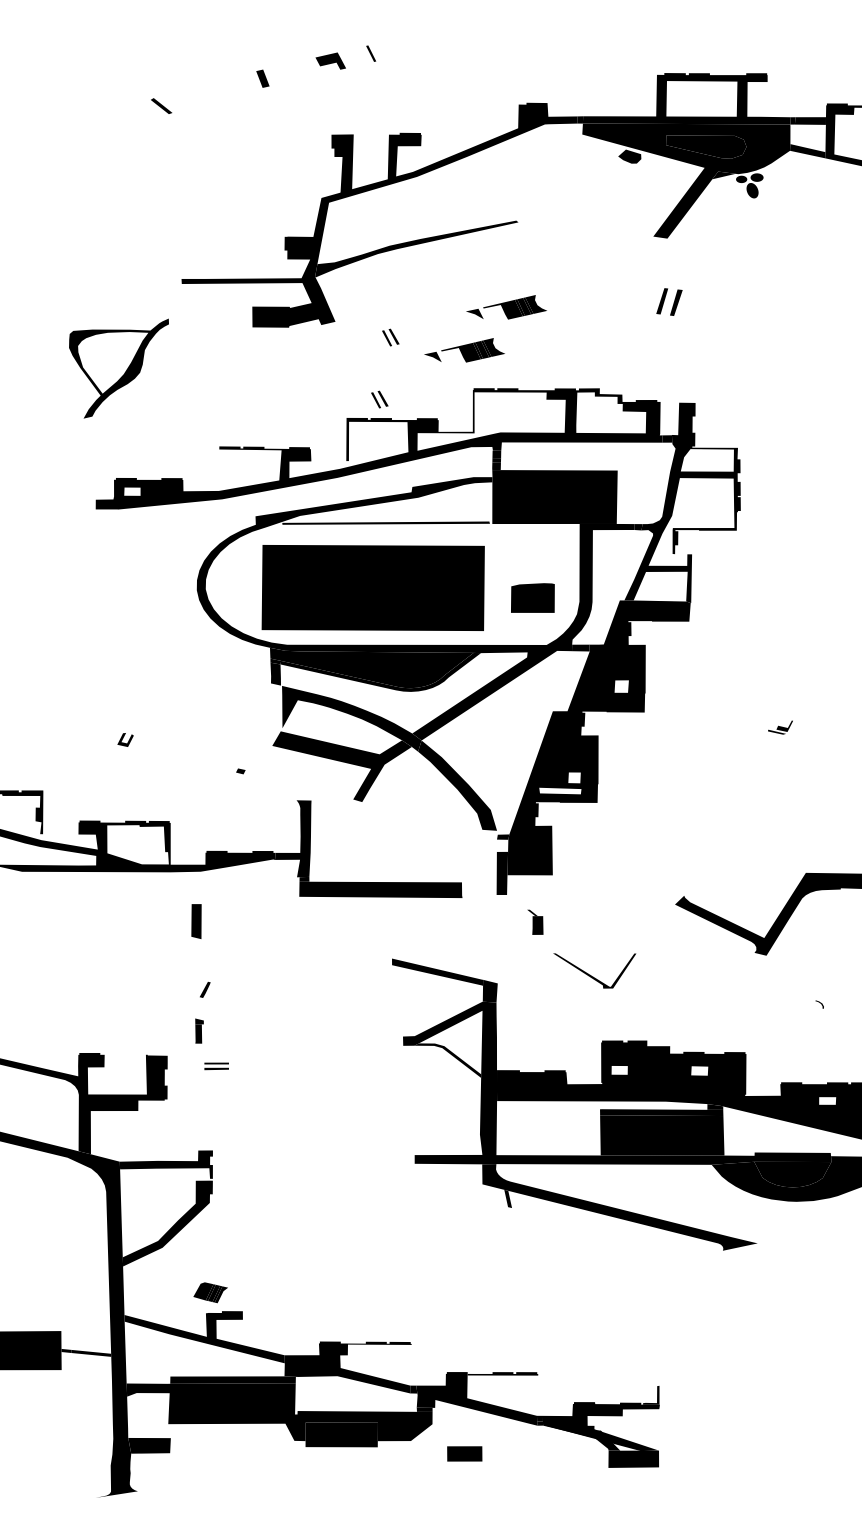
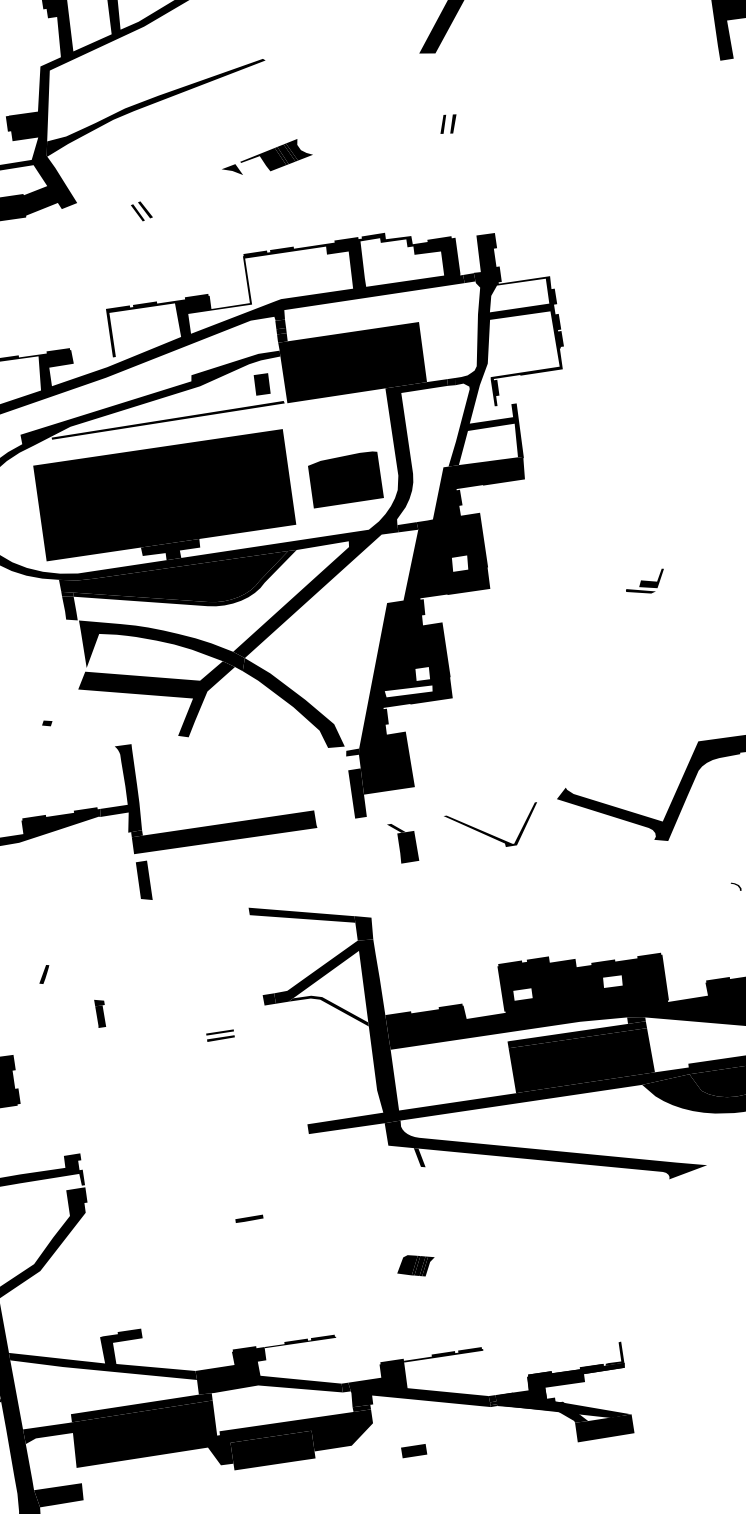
part: (669, 301) -> (448, 123), size x0.62
part: (464, 350) -> (226, 213), removed
part: (379, 399) -> (139, 282), removed
fill: (472, 504) -> (261, 384), added
part: (532, 597) -> (344, 478), size x1.43
fill: (371, 637) -> (171, 551), added
part: (780, 727) -> (645, 582), size x1.43
part: (196, 921) -> (144, 880), moved
part: (535, 922) -> (403, 842), size x1.43
part: (594, 970) -> (493, 828), moved
part: (199, 1030) -> (100, 1012), moved
fill: (397, 1040) -> (268, 998), added
part: (216, 1066) -> (220, 1035), moved
line: (351, 1229) -> (249, 1218), added
part: (210, 1292) -> (415, 1265), moved
part: (464, 1453) -> (413, 1450), size x0.62

